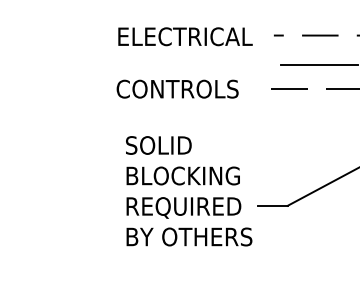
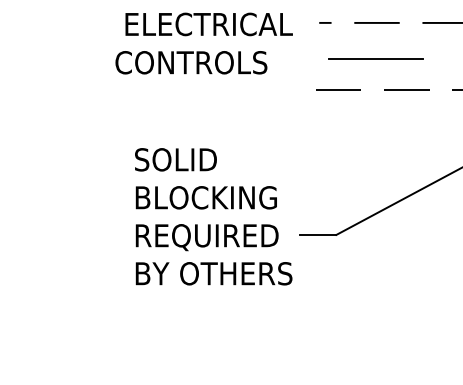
text: (177, 89) -> (191, 62), moved

